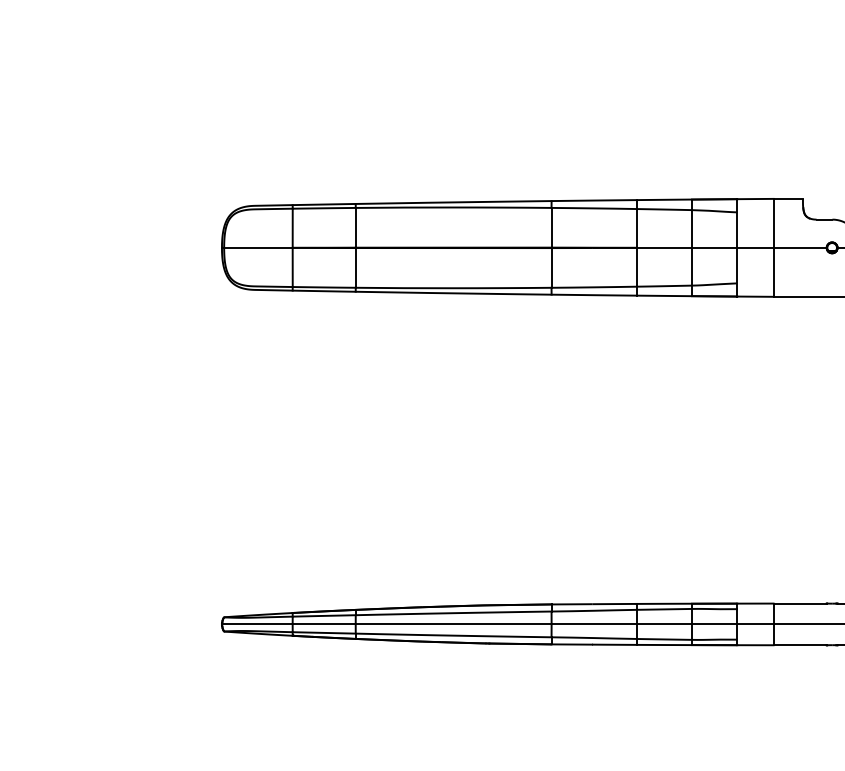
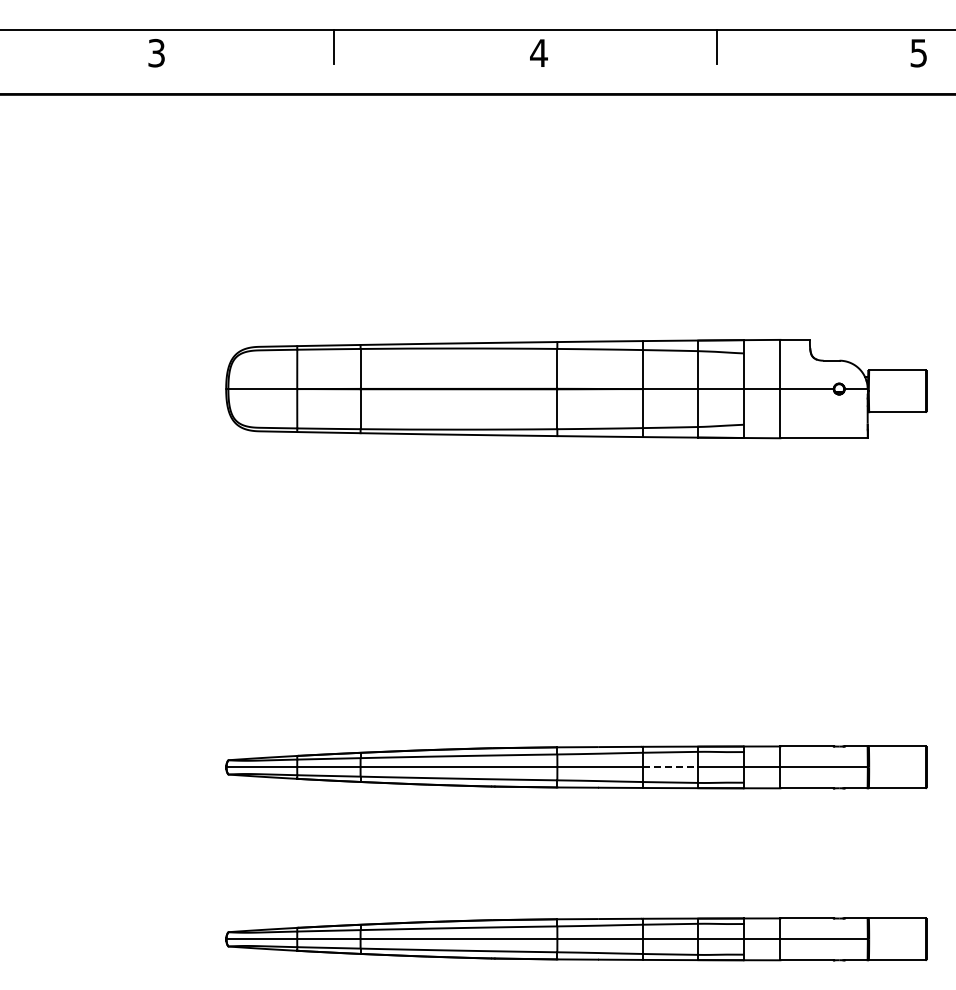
line: (664, 624) -> (670, 767), solid -> dashed

